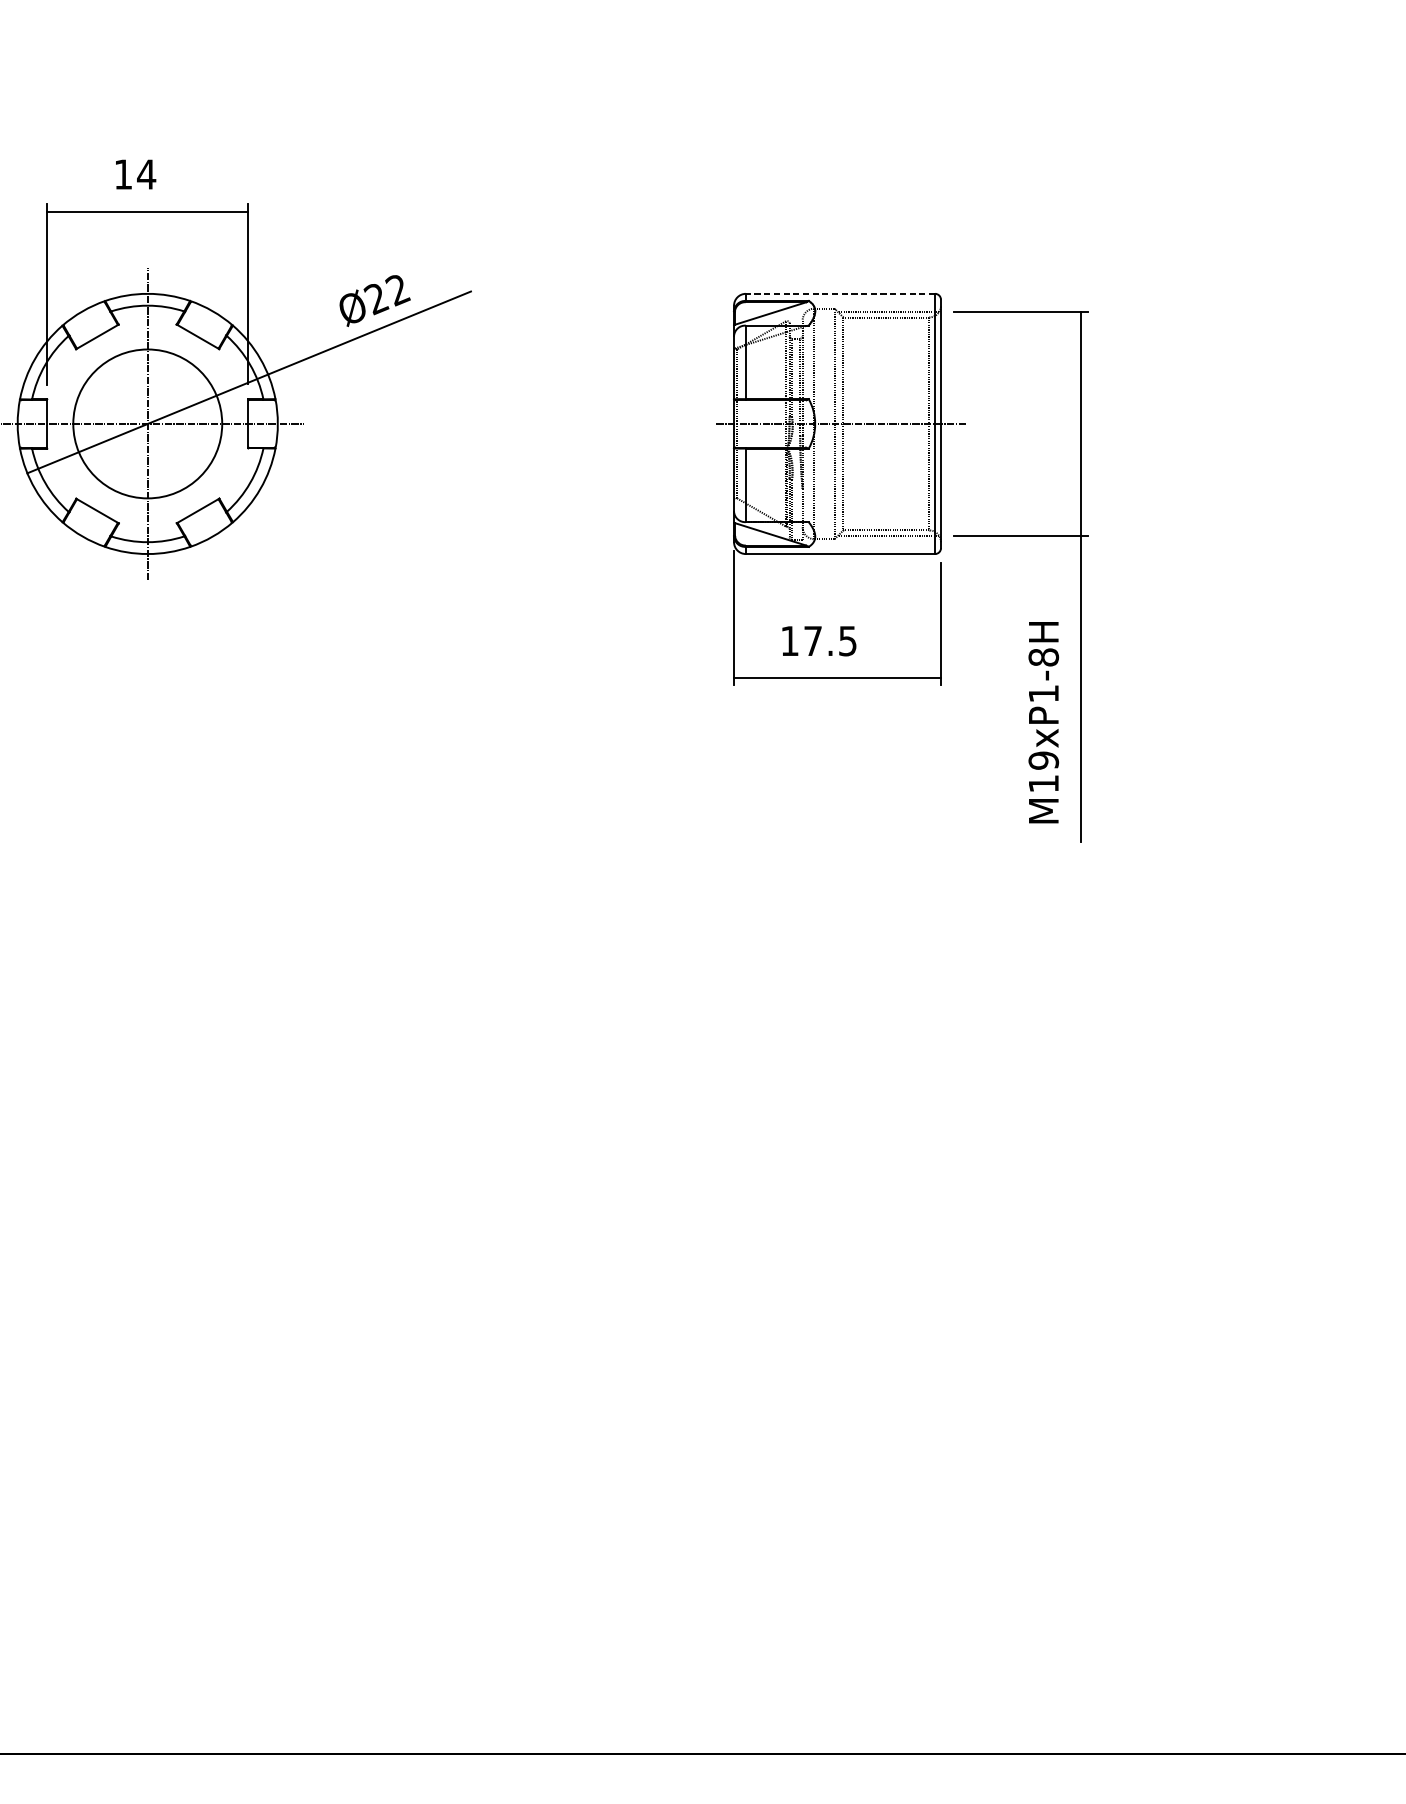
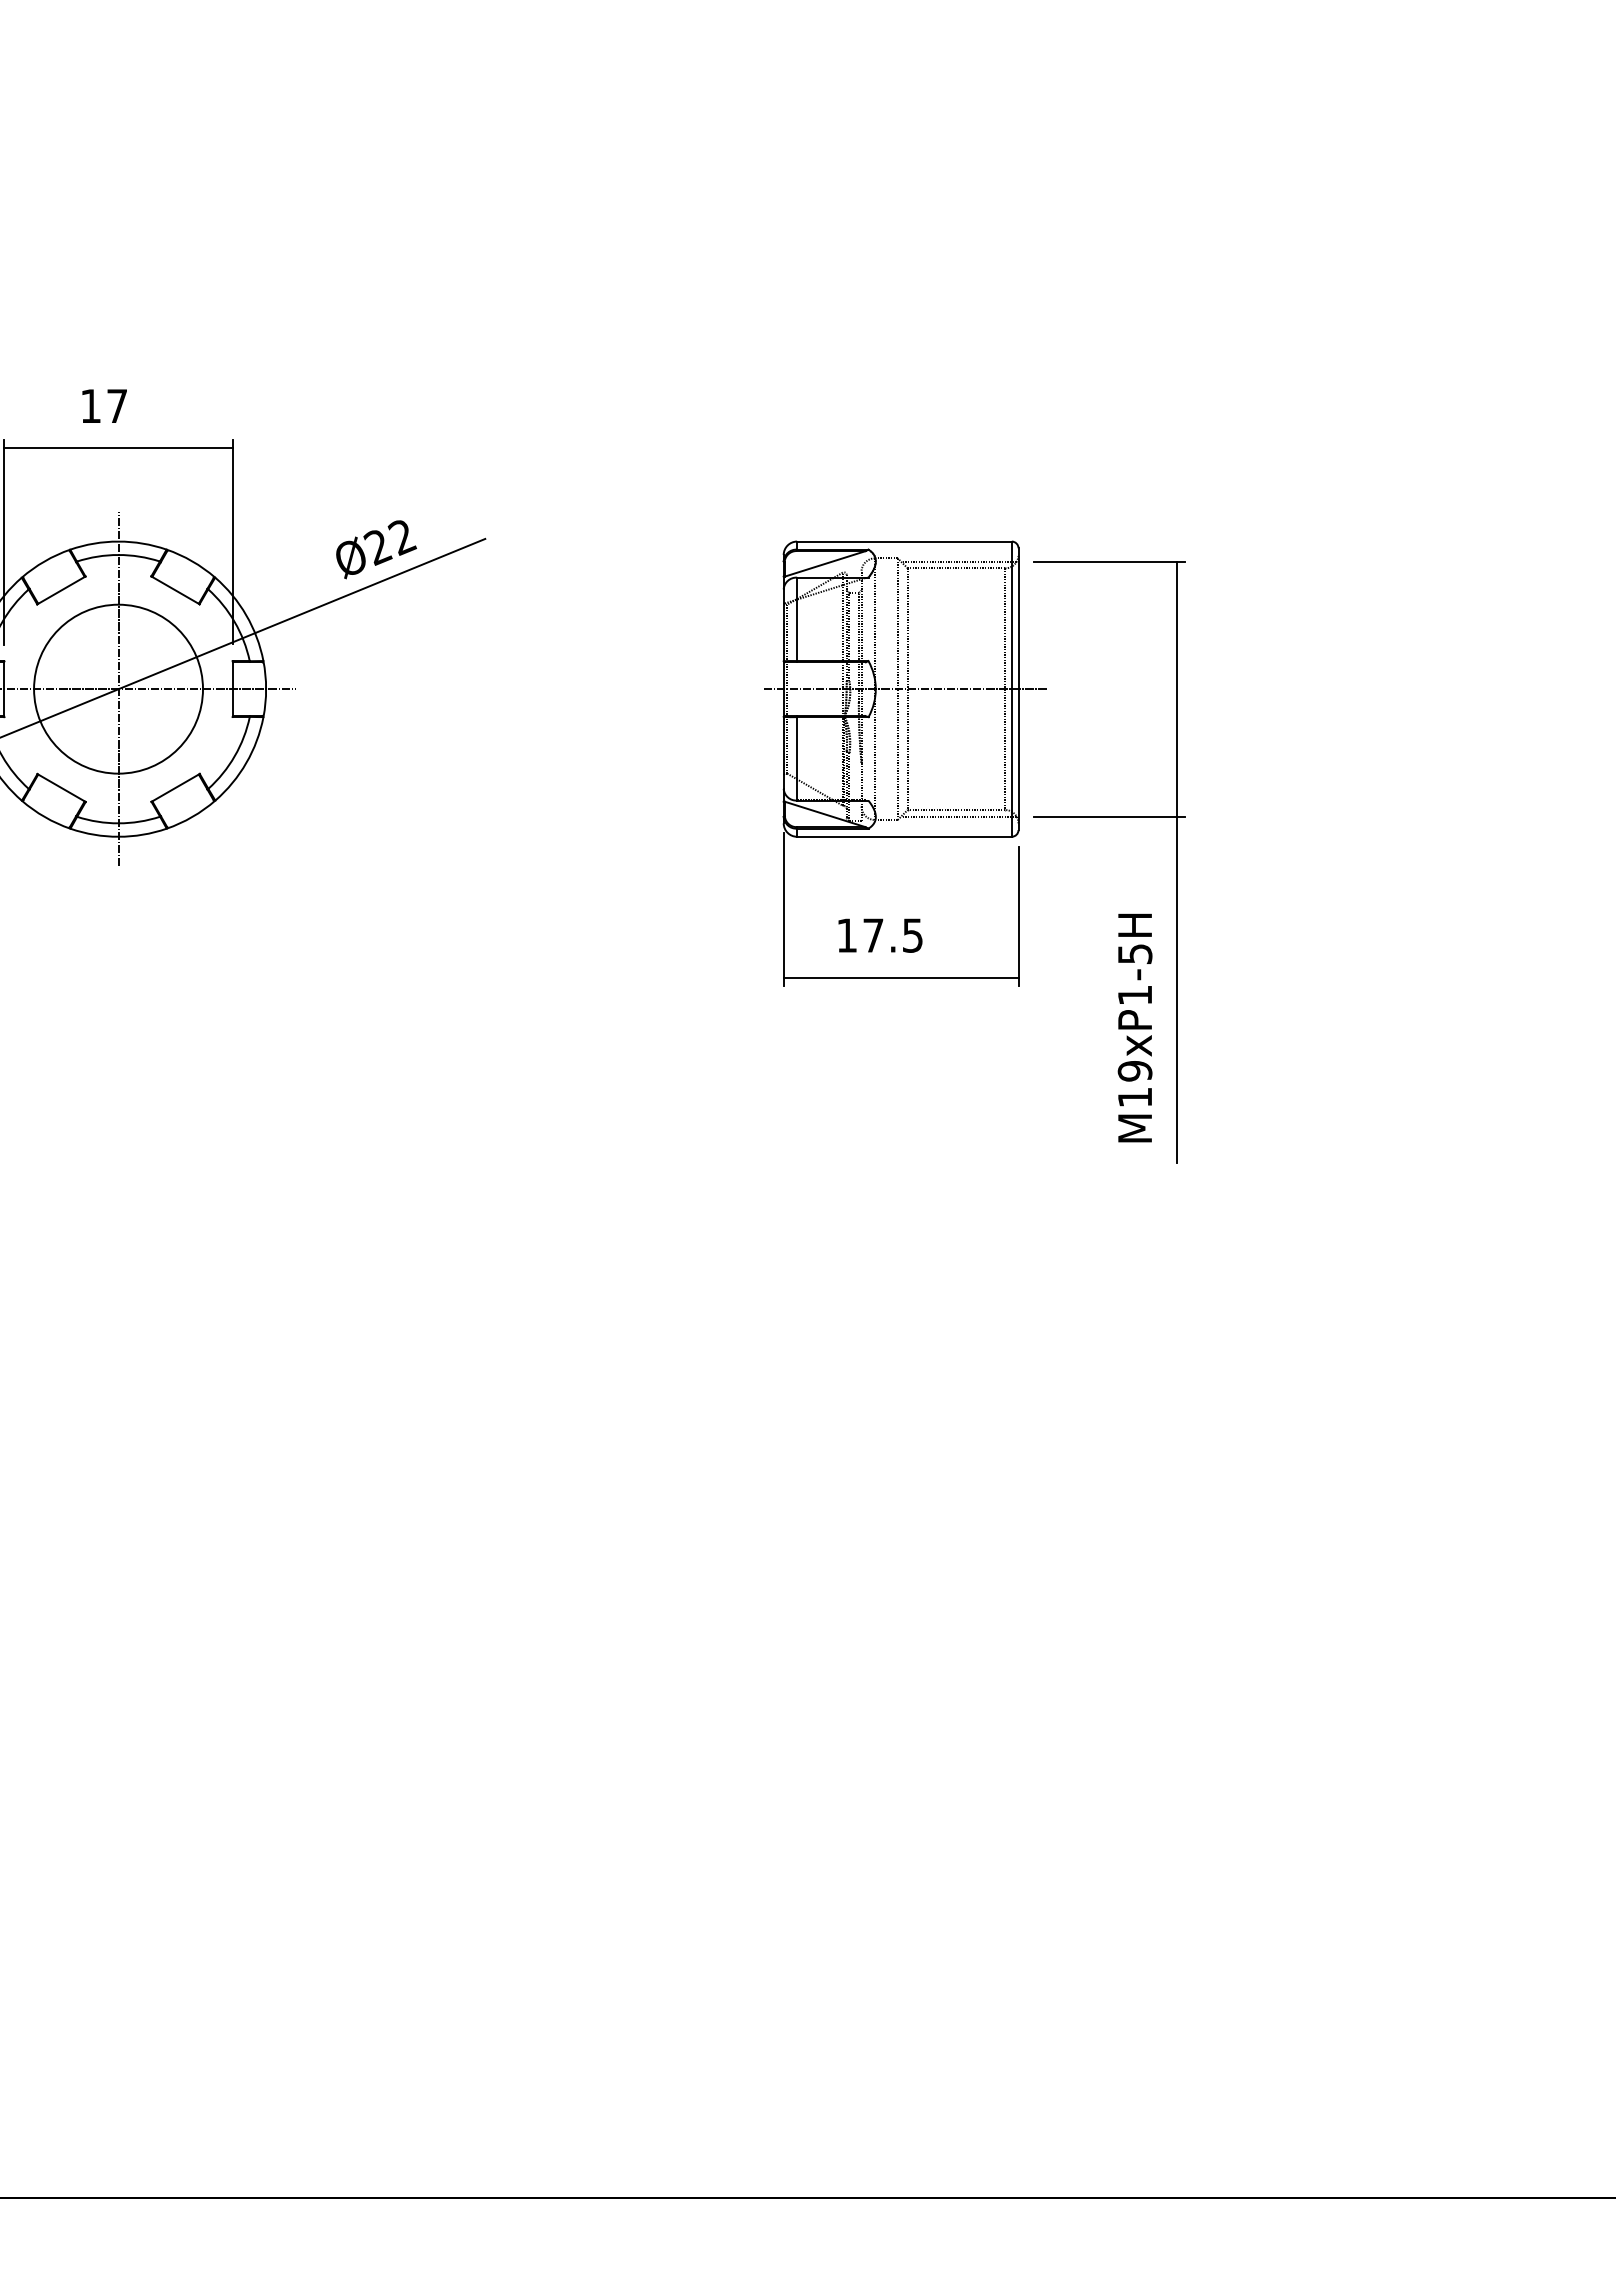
text: (146, 173) -> (117, 405), 14 -> 17
line: (839, 293) -> (903, 541), dashed -> solid
text: (1043, 656) -> (1134, 953), M19xP1-8H -> M19xP1-5H

